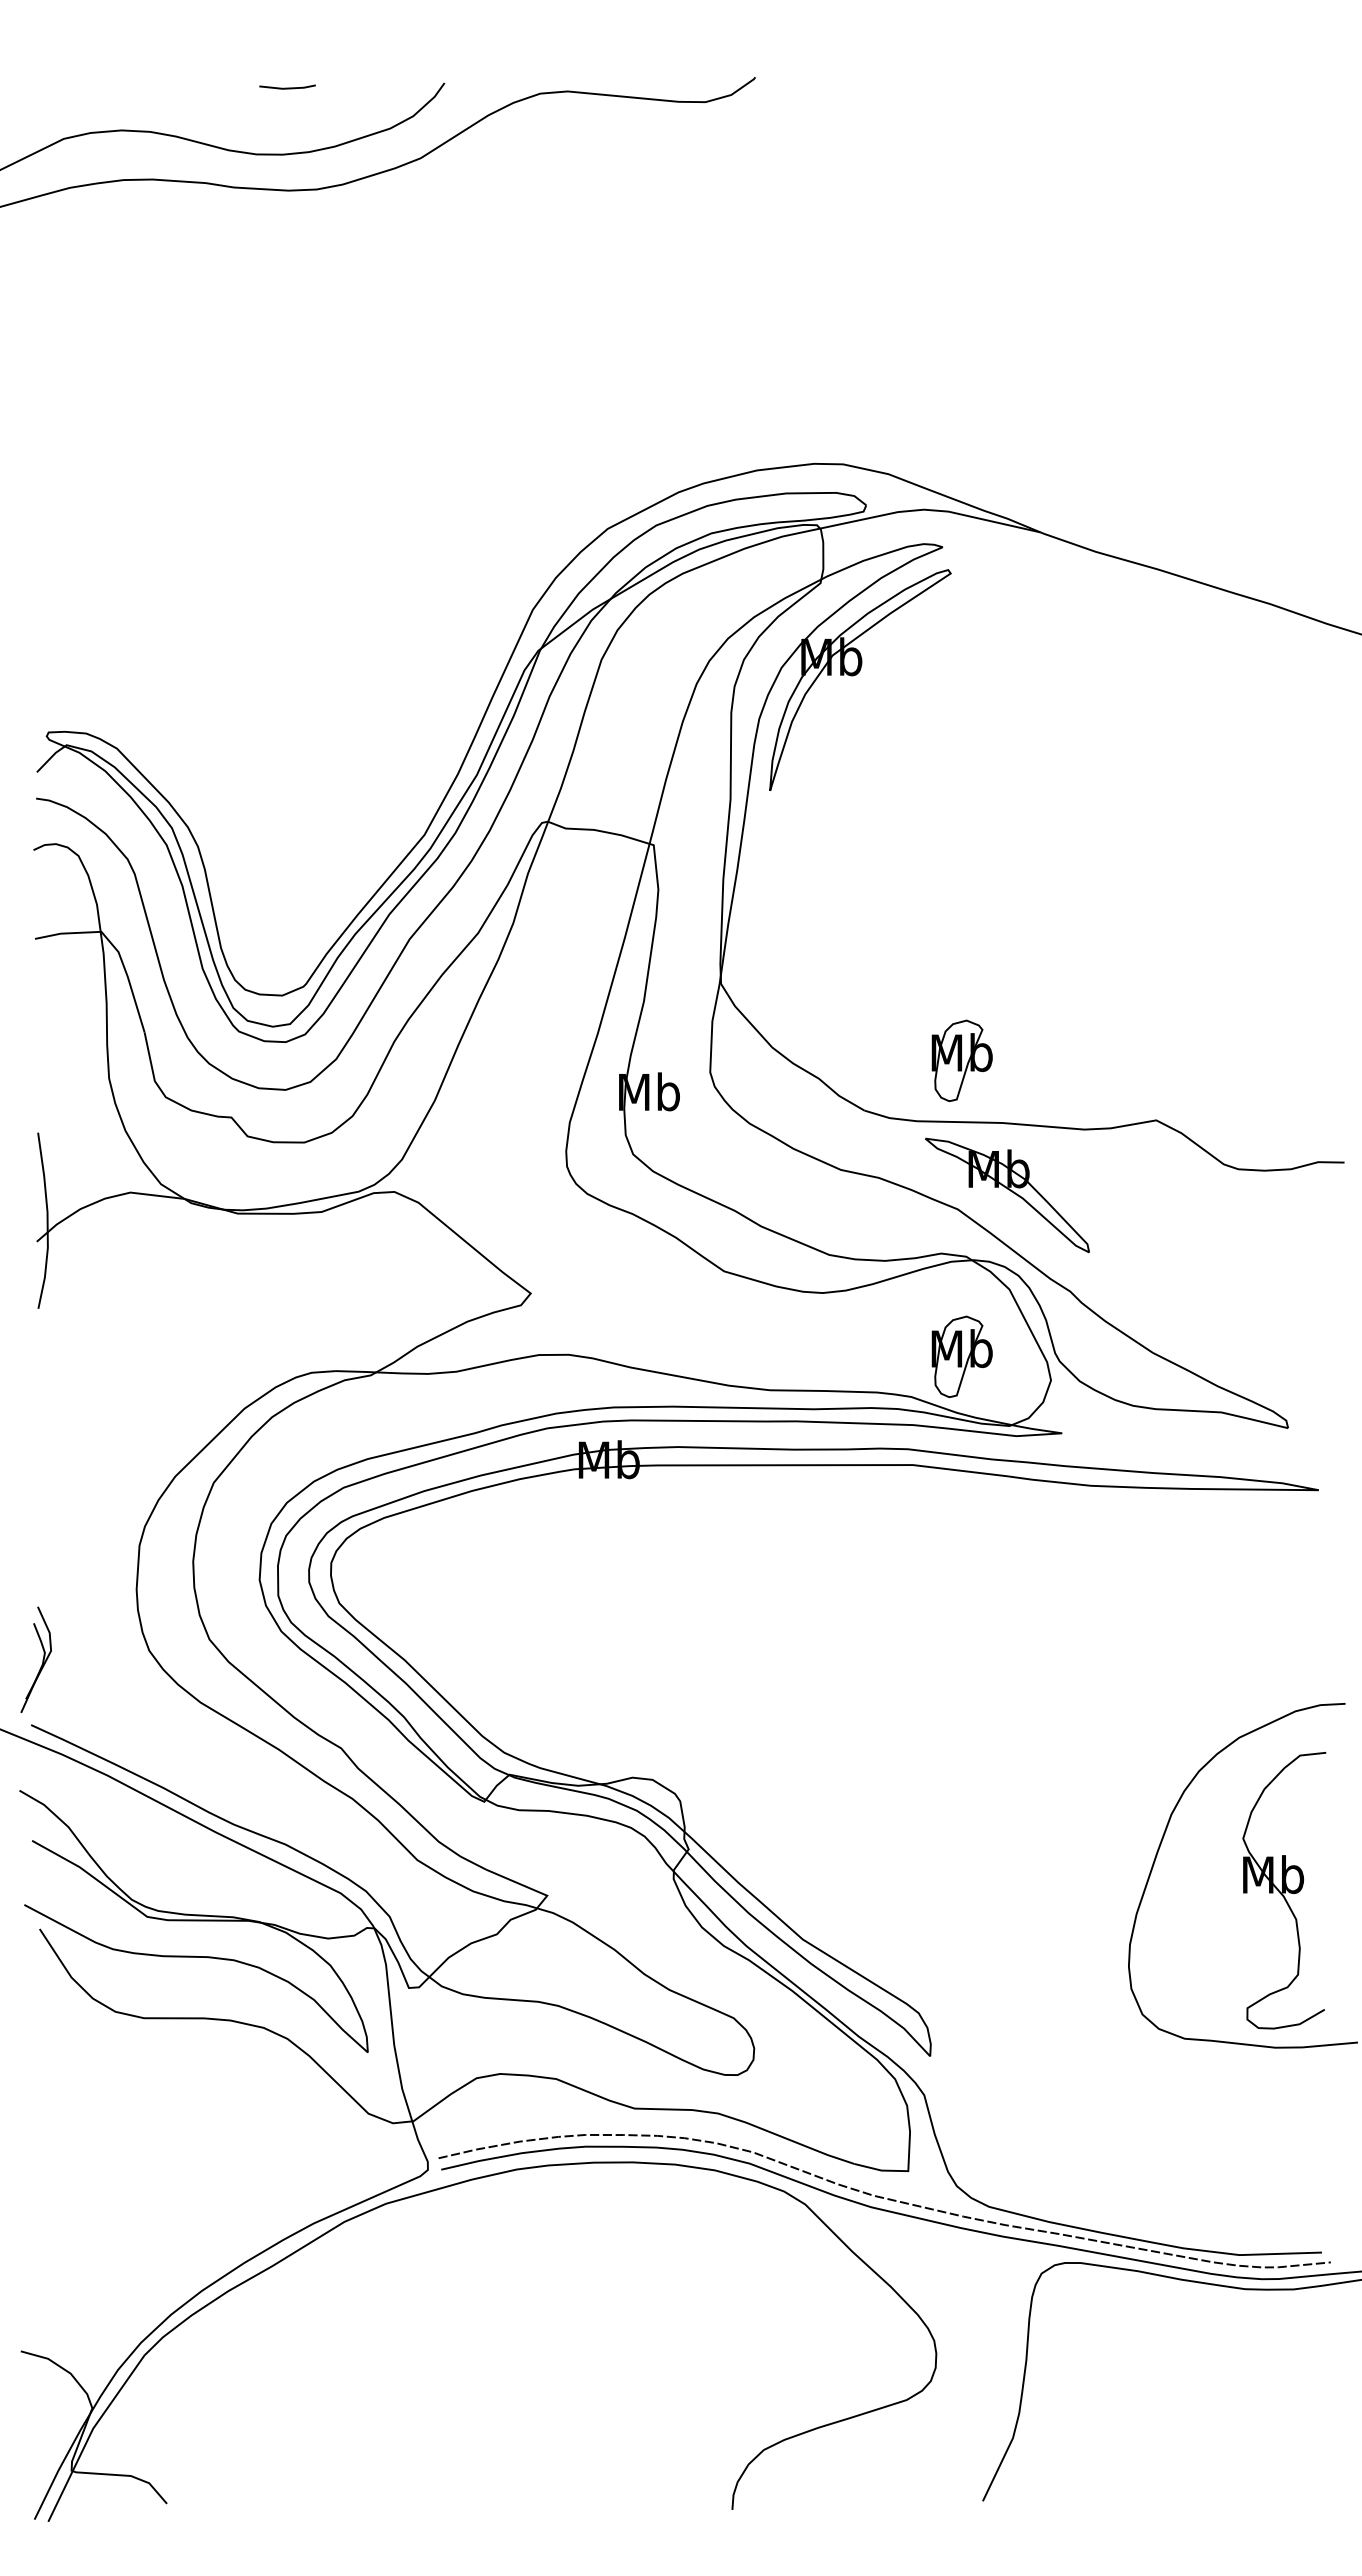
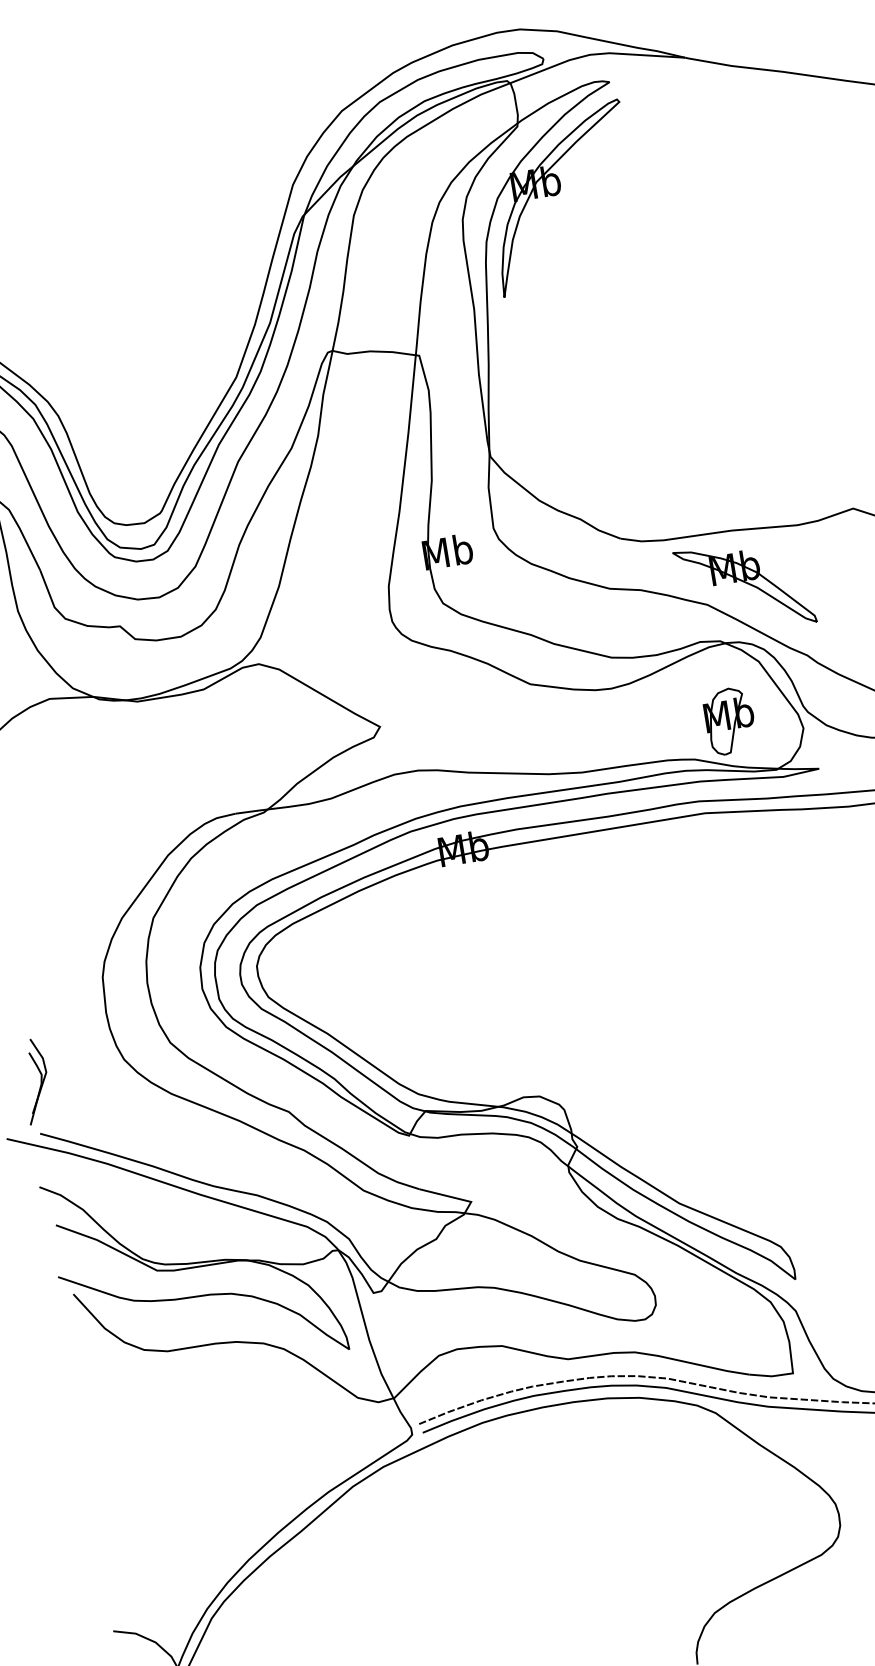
part: (961, 1060) -> (691, 486), removed

